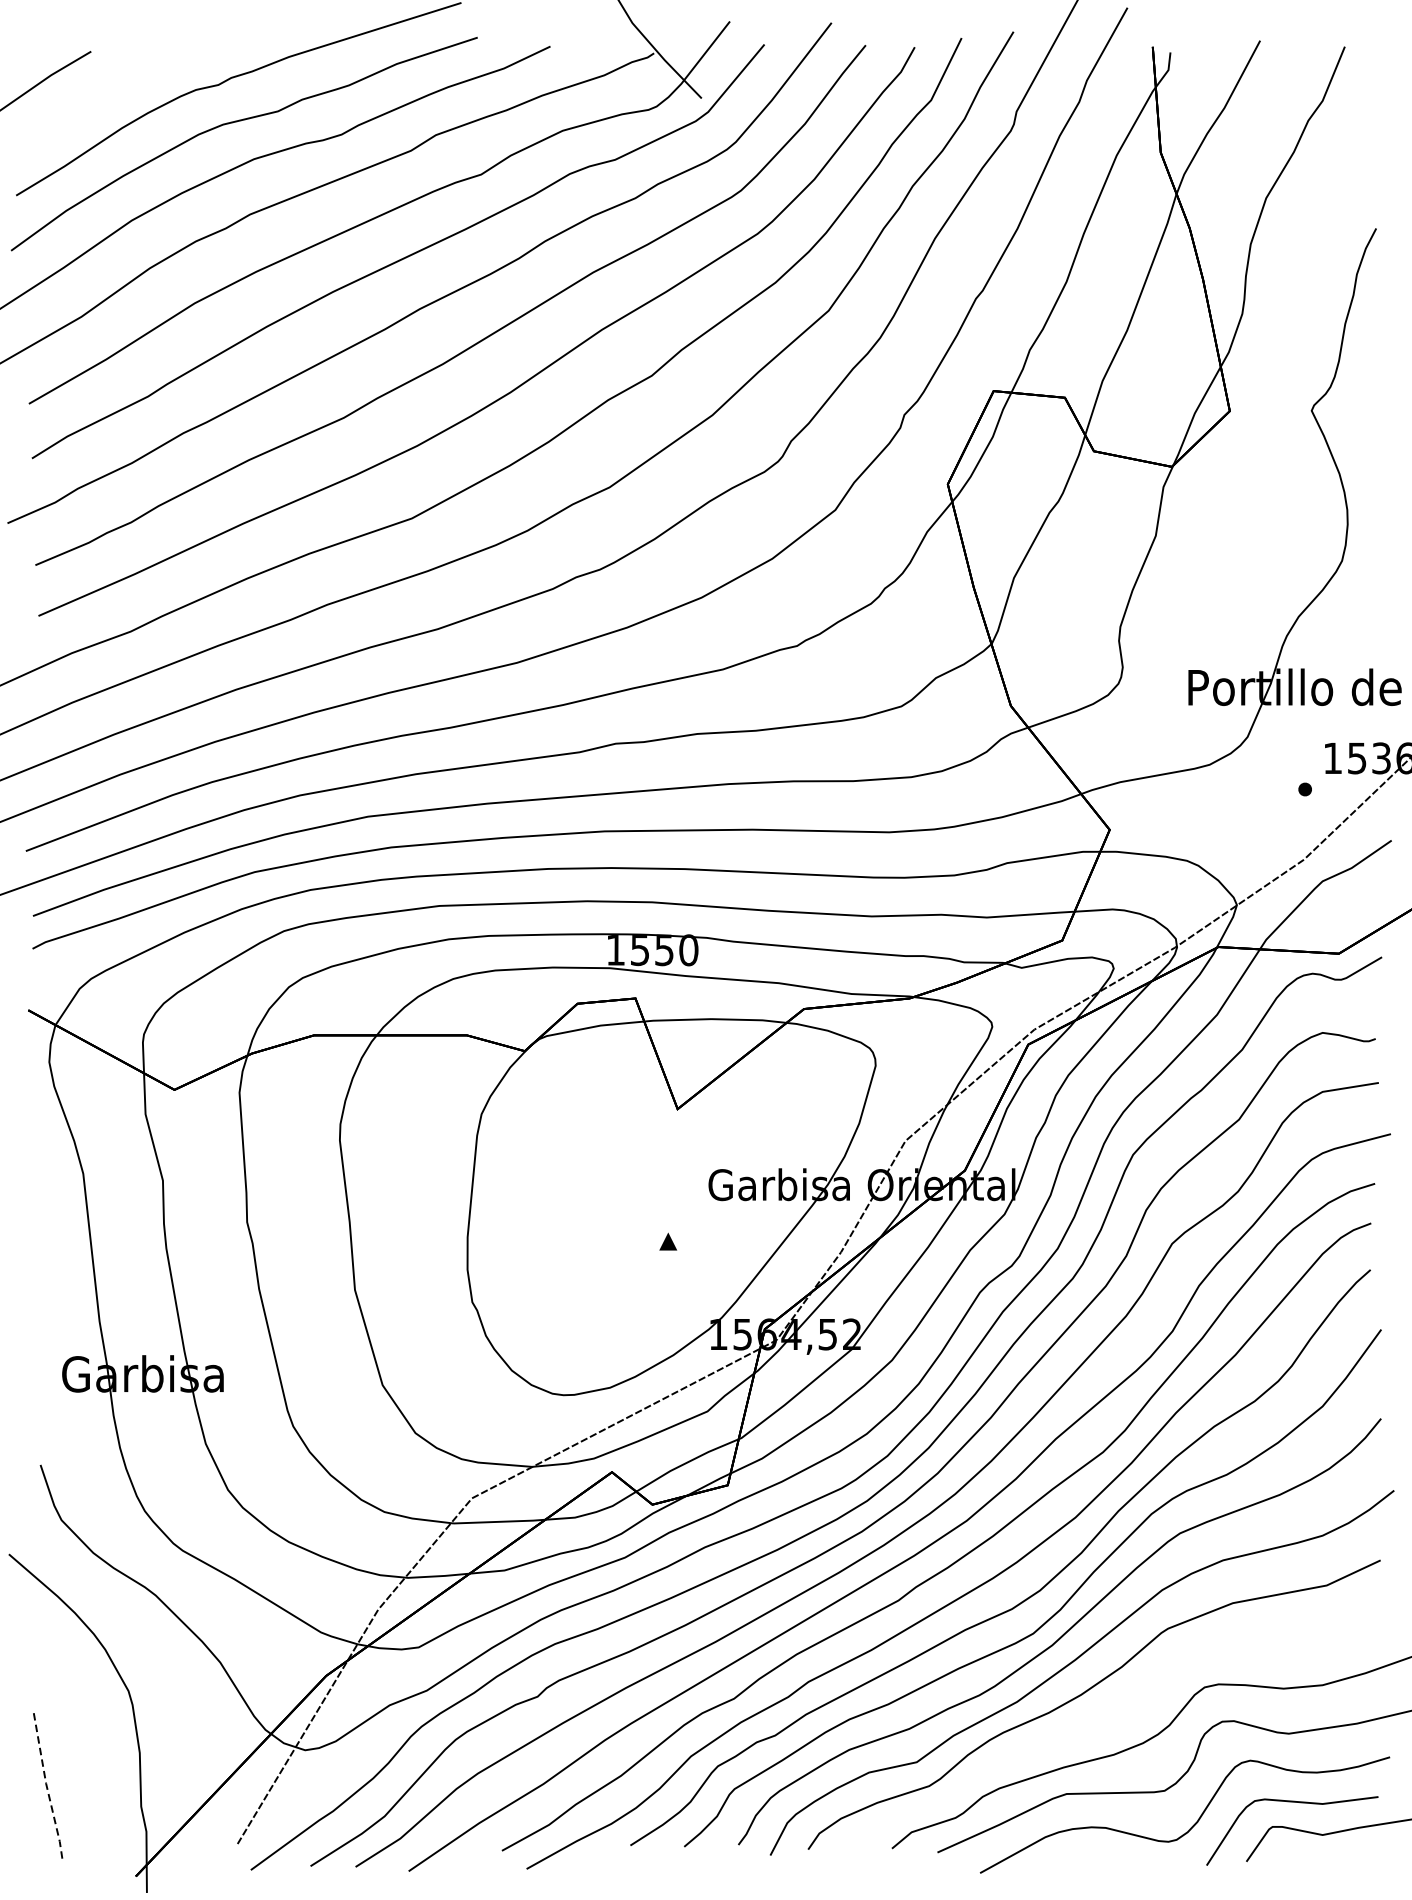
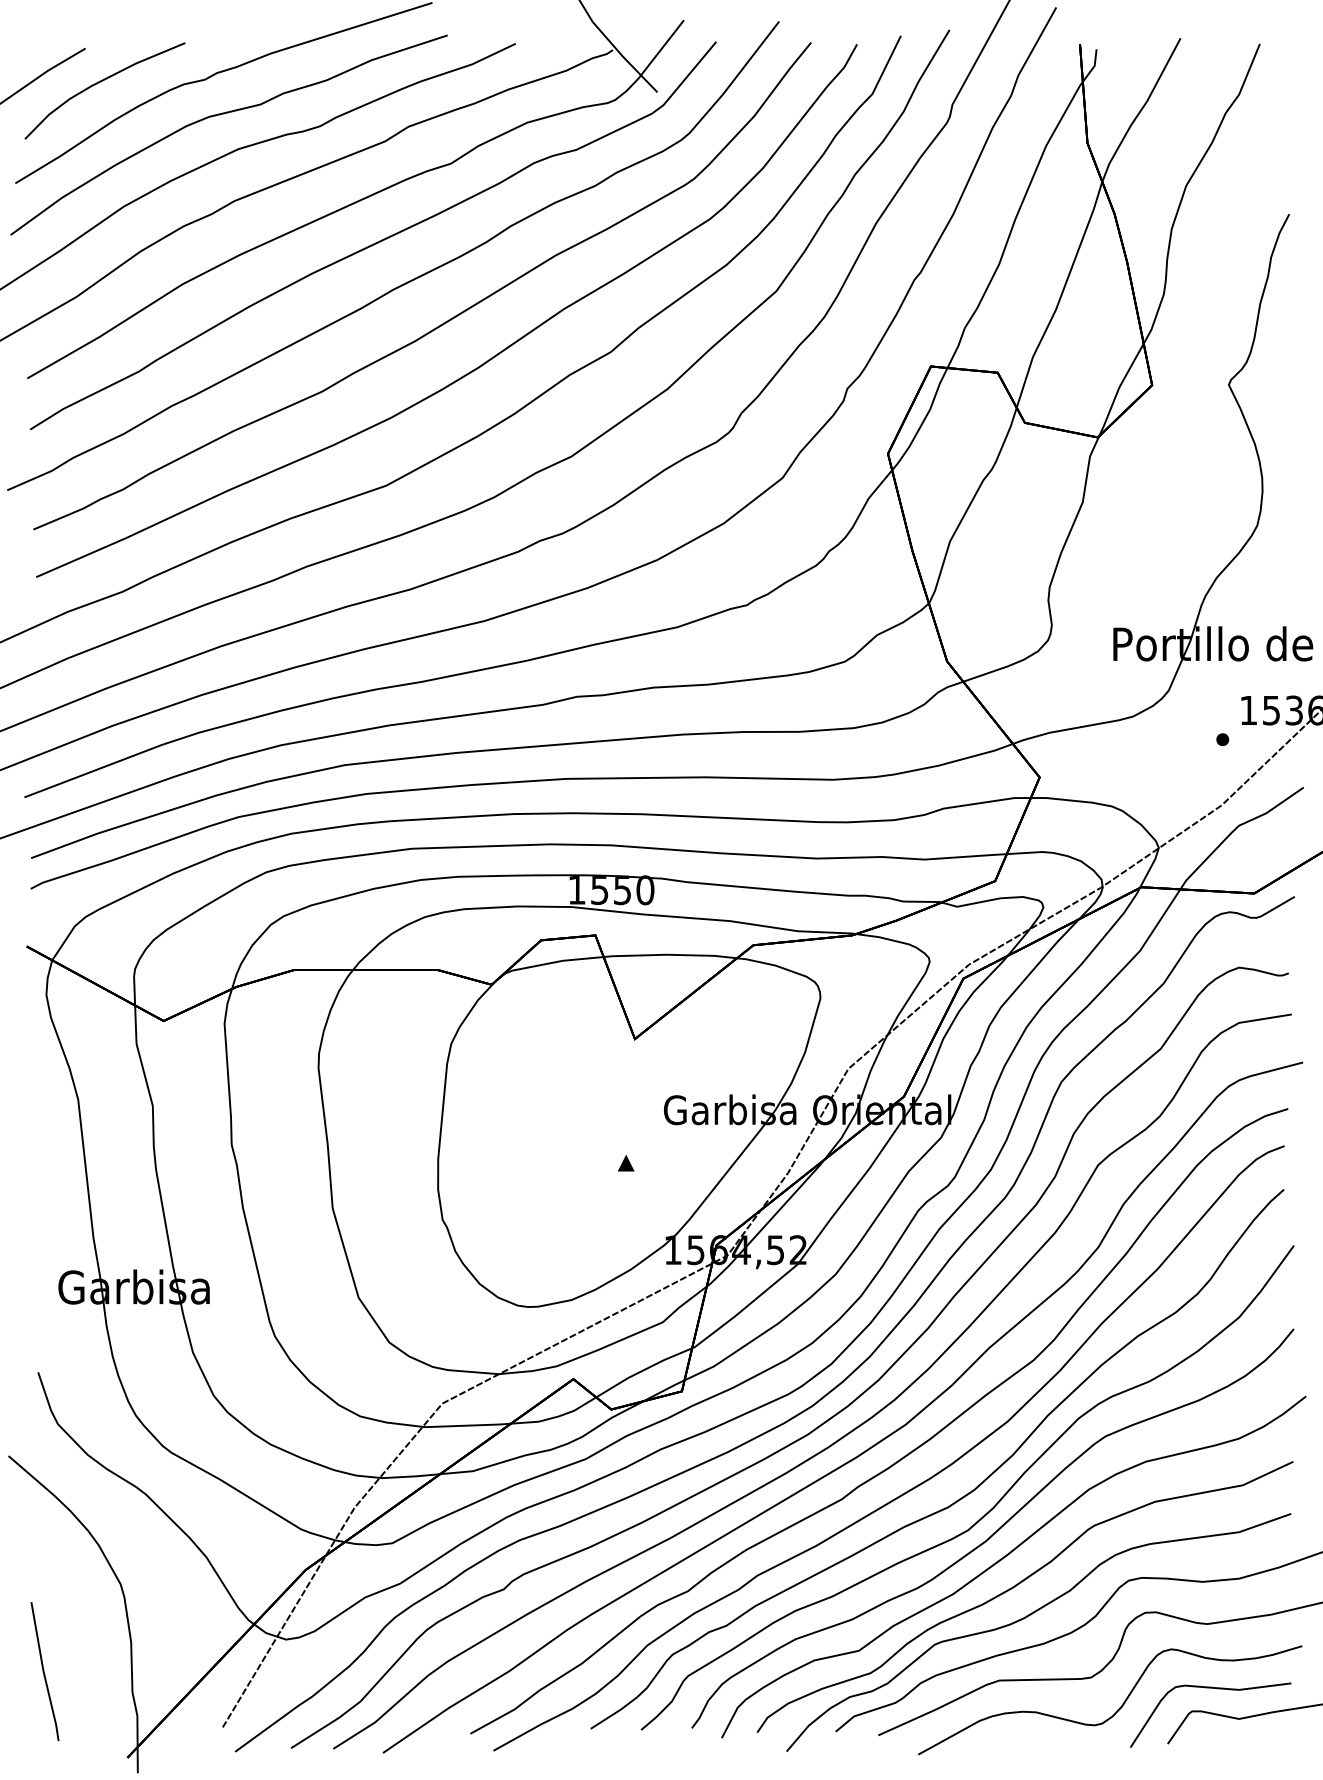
curve: (108, 87) -> (101, 82), added
curve: (1098, 1725) -> (1029, 1616), added
line: (46, 1784) -> (43, 1671), dashed -> solid

